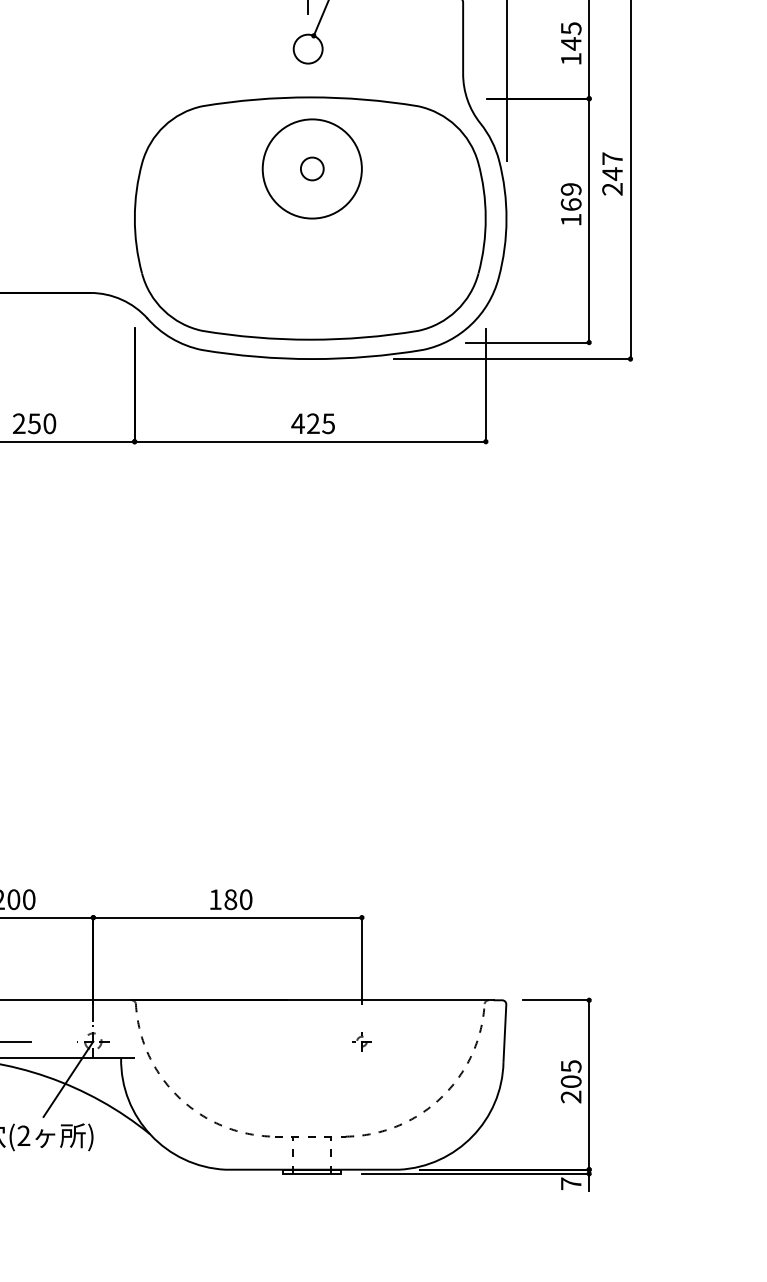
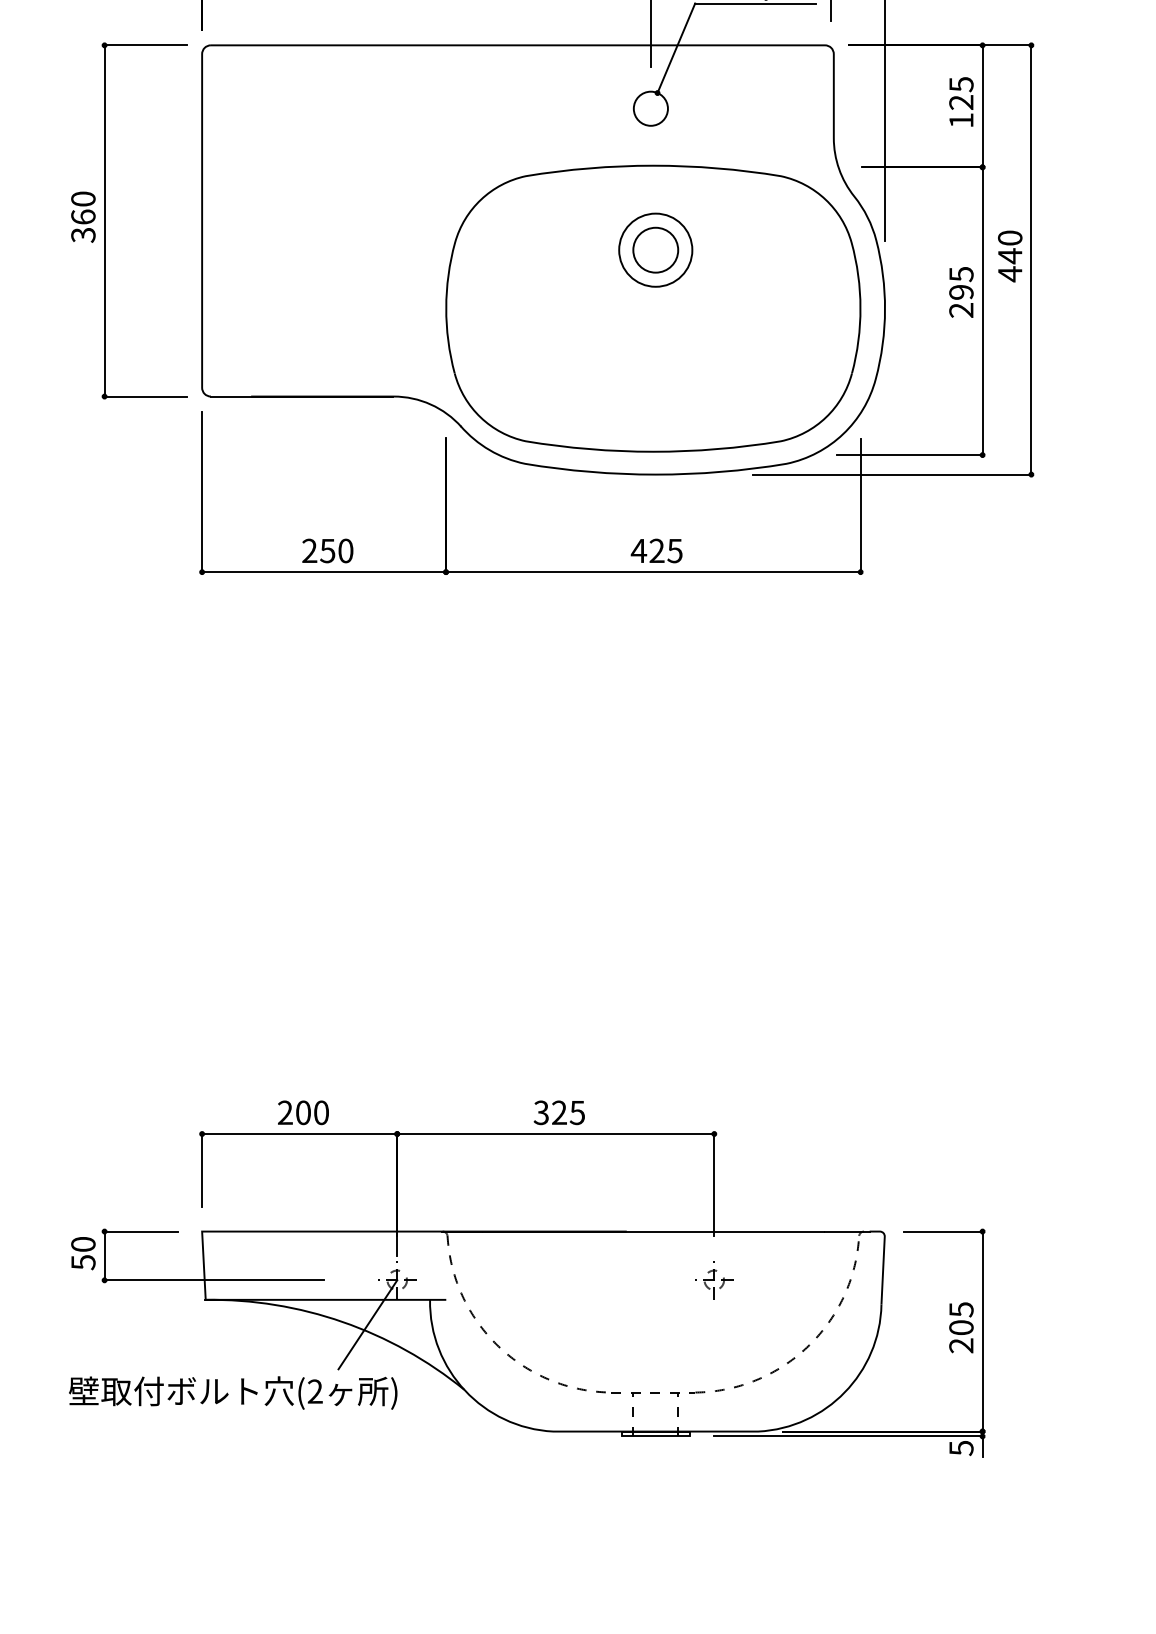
text: (571, 43) -> (961, 102), 145 -> 125
circle: (312, 168) -> (655, 249), size x0.62
circle: (312, 168) -> (655, 249), size x1.67
text: (612, 174) -> (1010, 256), 247 -> 440
text: (571, 204) -> (961, 292), 169 -> 295
text: (230, 899) -> (559, 1112), 180 -> 325
part: (362, 1041) -> (714, 1280), size x1.67
text: (571, 1184) -> (961, 1448), 7 -> 5

